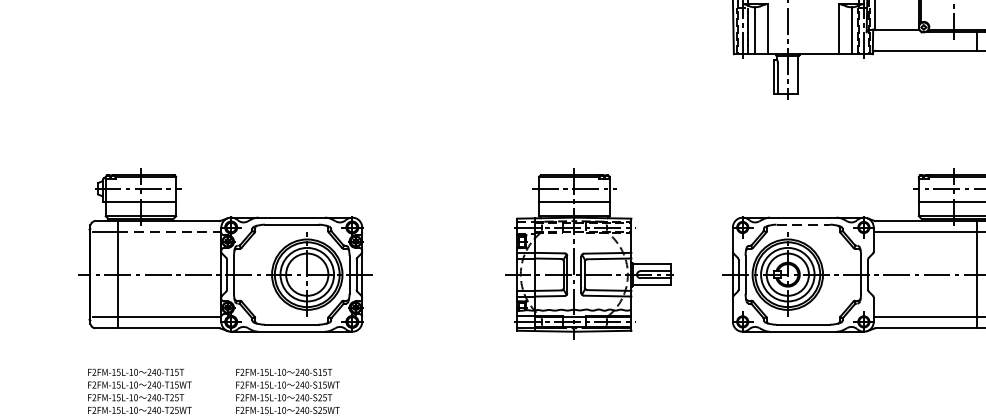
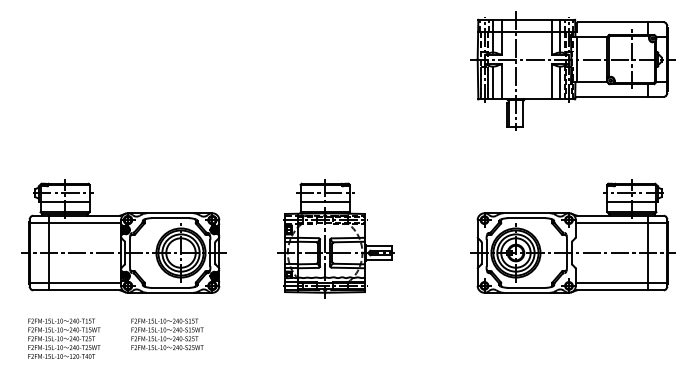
line: (802, 225) -> (526, 218), dashed -> solid
line: (170, 232) -> (85, 223), dashed -> solid
part: (589, 253) -> (335, 238), moved

